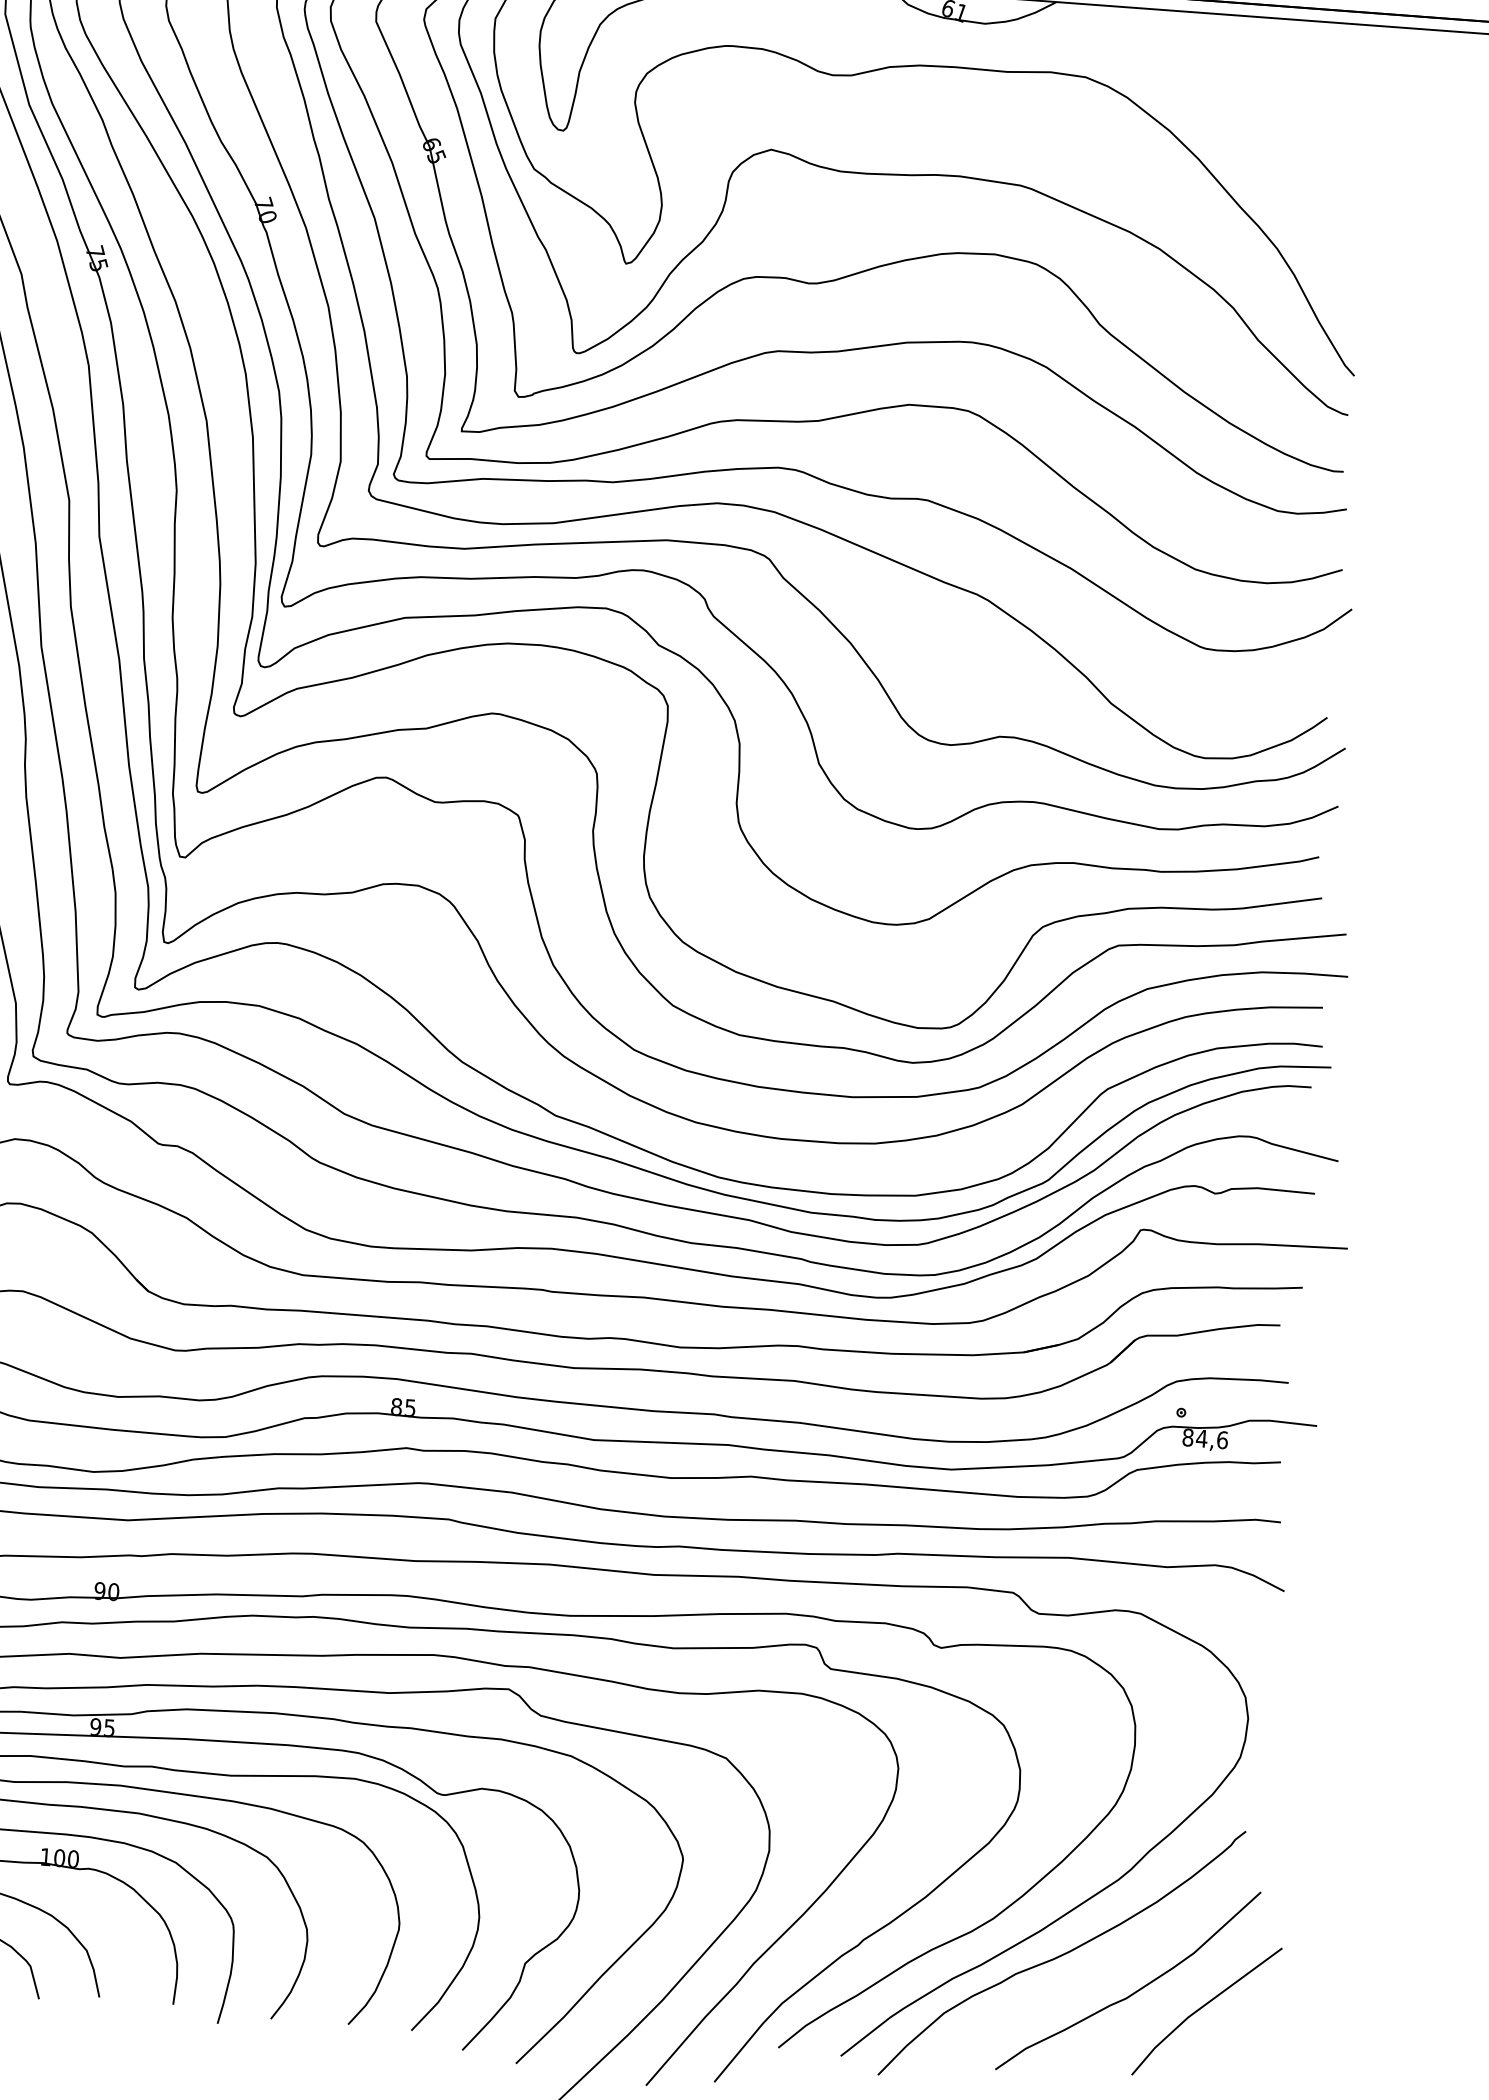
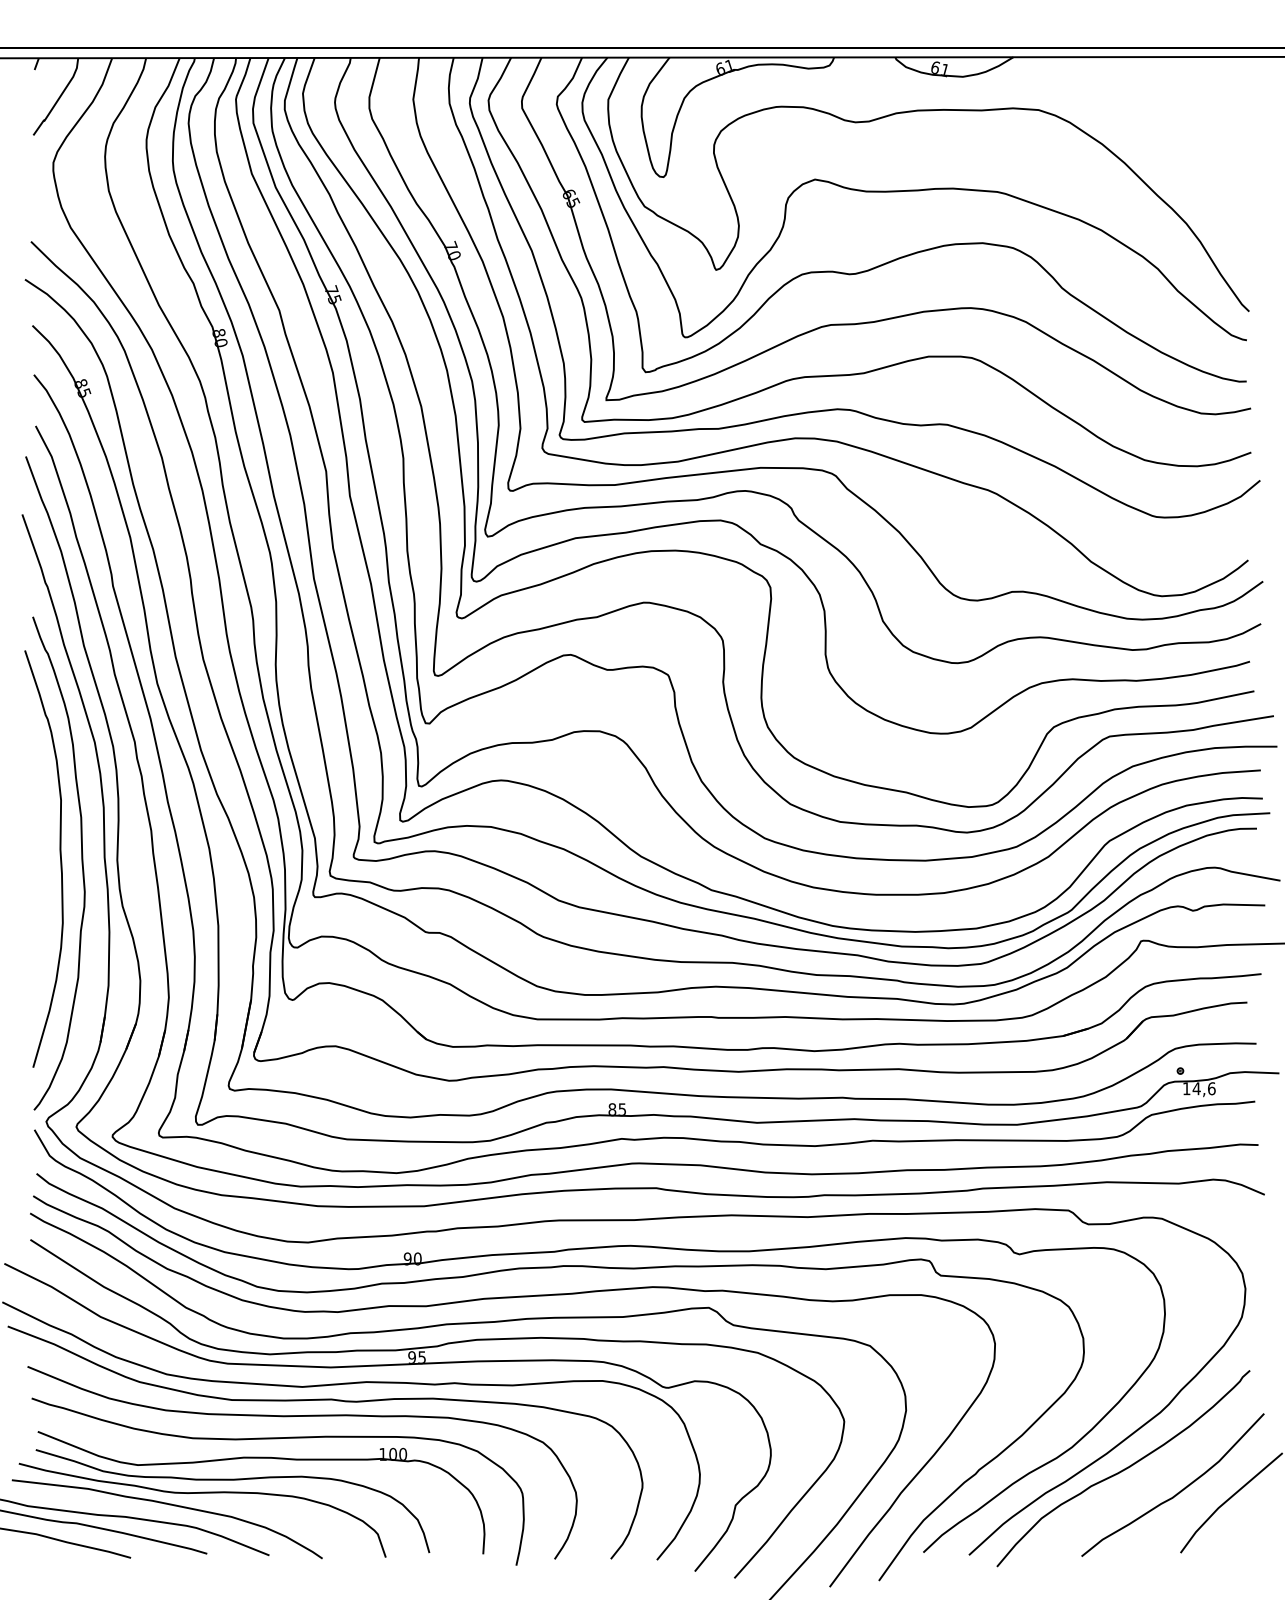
text: (1187, 1437) -> (1186, 1088), 84,6 -> 14,6

